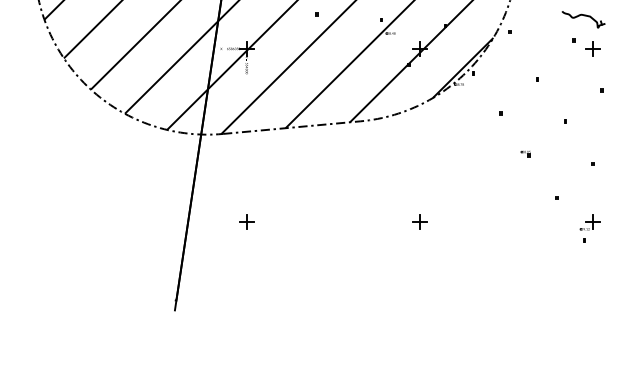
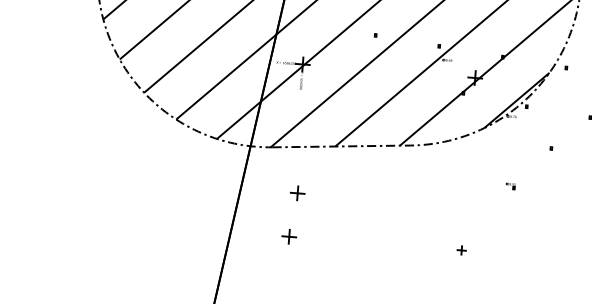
part: (525, 153) -> (510, 185), moved
part: (251, 177) -> (297, 192), added
part: (419, 221) -> (461, 250), size x0.6

